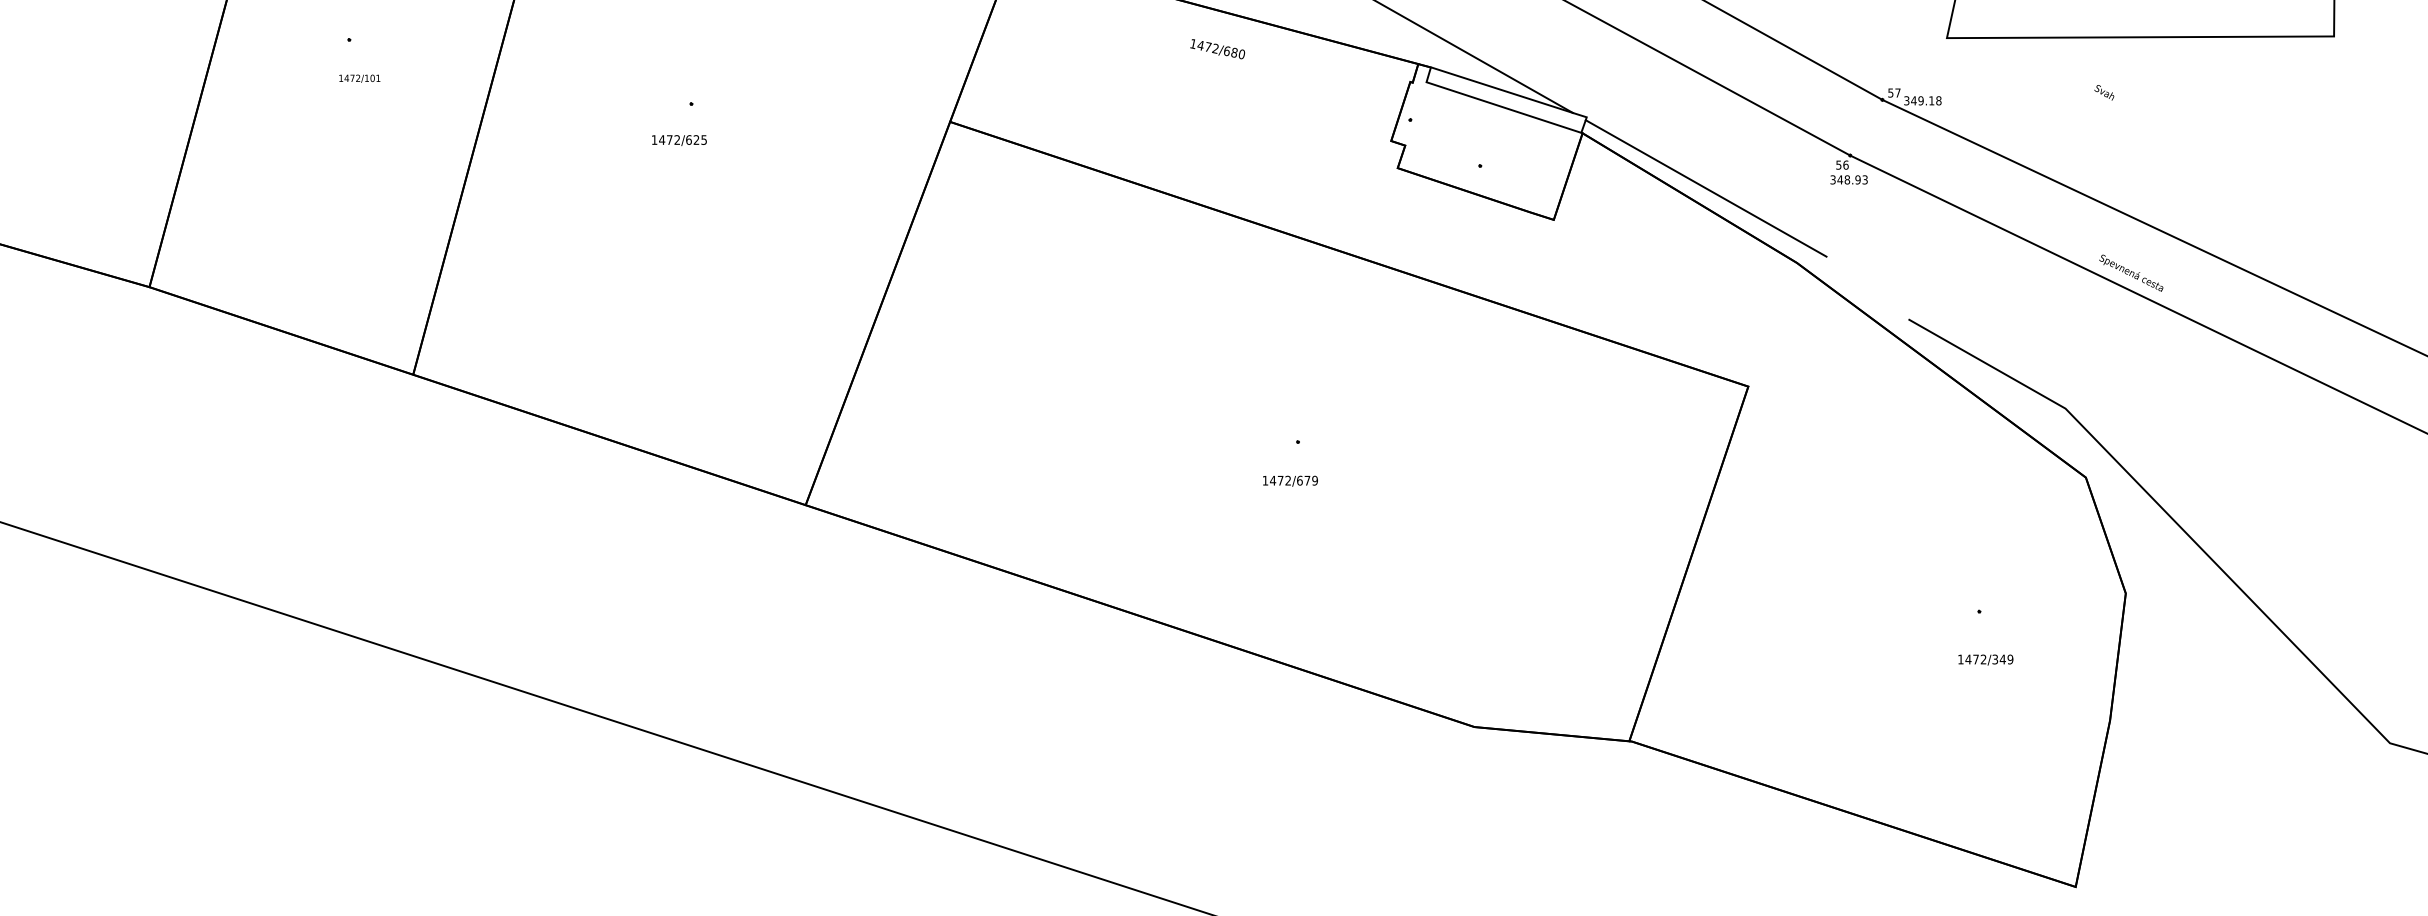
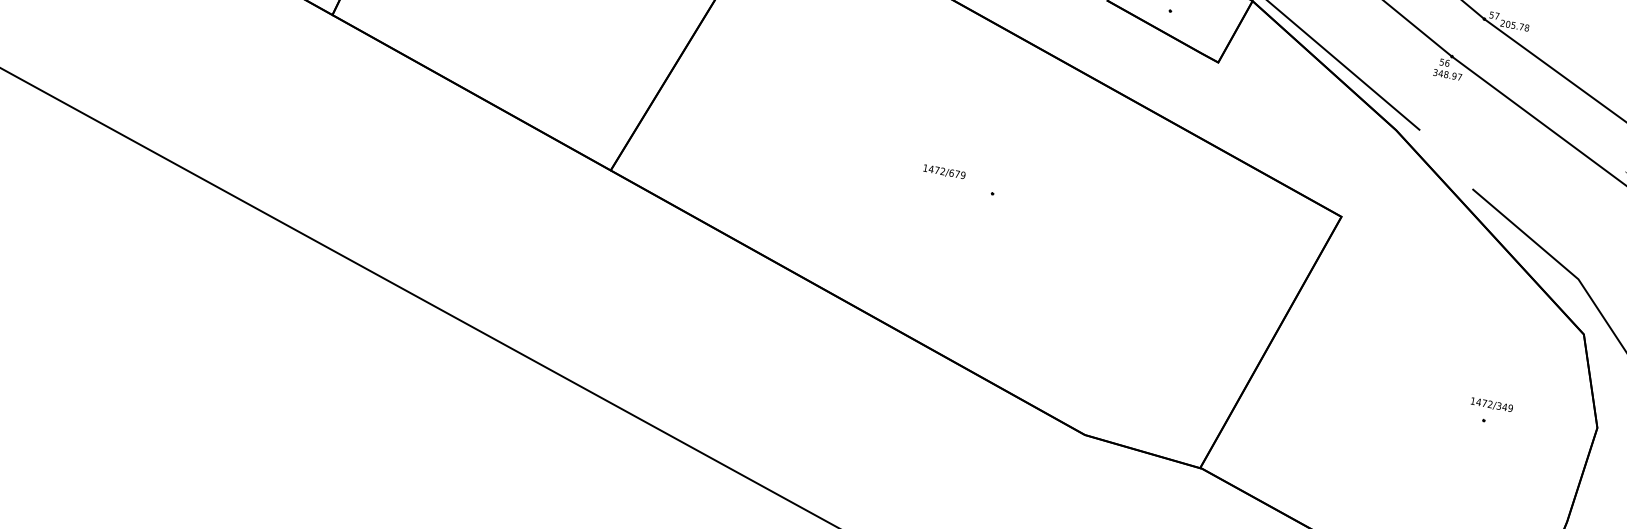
text: (1919, 100) -> (1512, 24), 349.18 -> 205.78
text: (1864, 179) -> (1459, 76), 348.93 -> 348.97
text: (1290, 480) -> (944, 171), moved
text: (1985, 659) -> (1491, 404), moved

